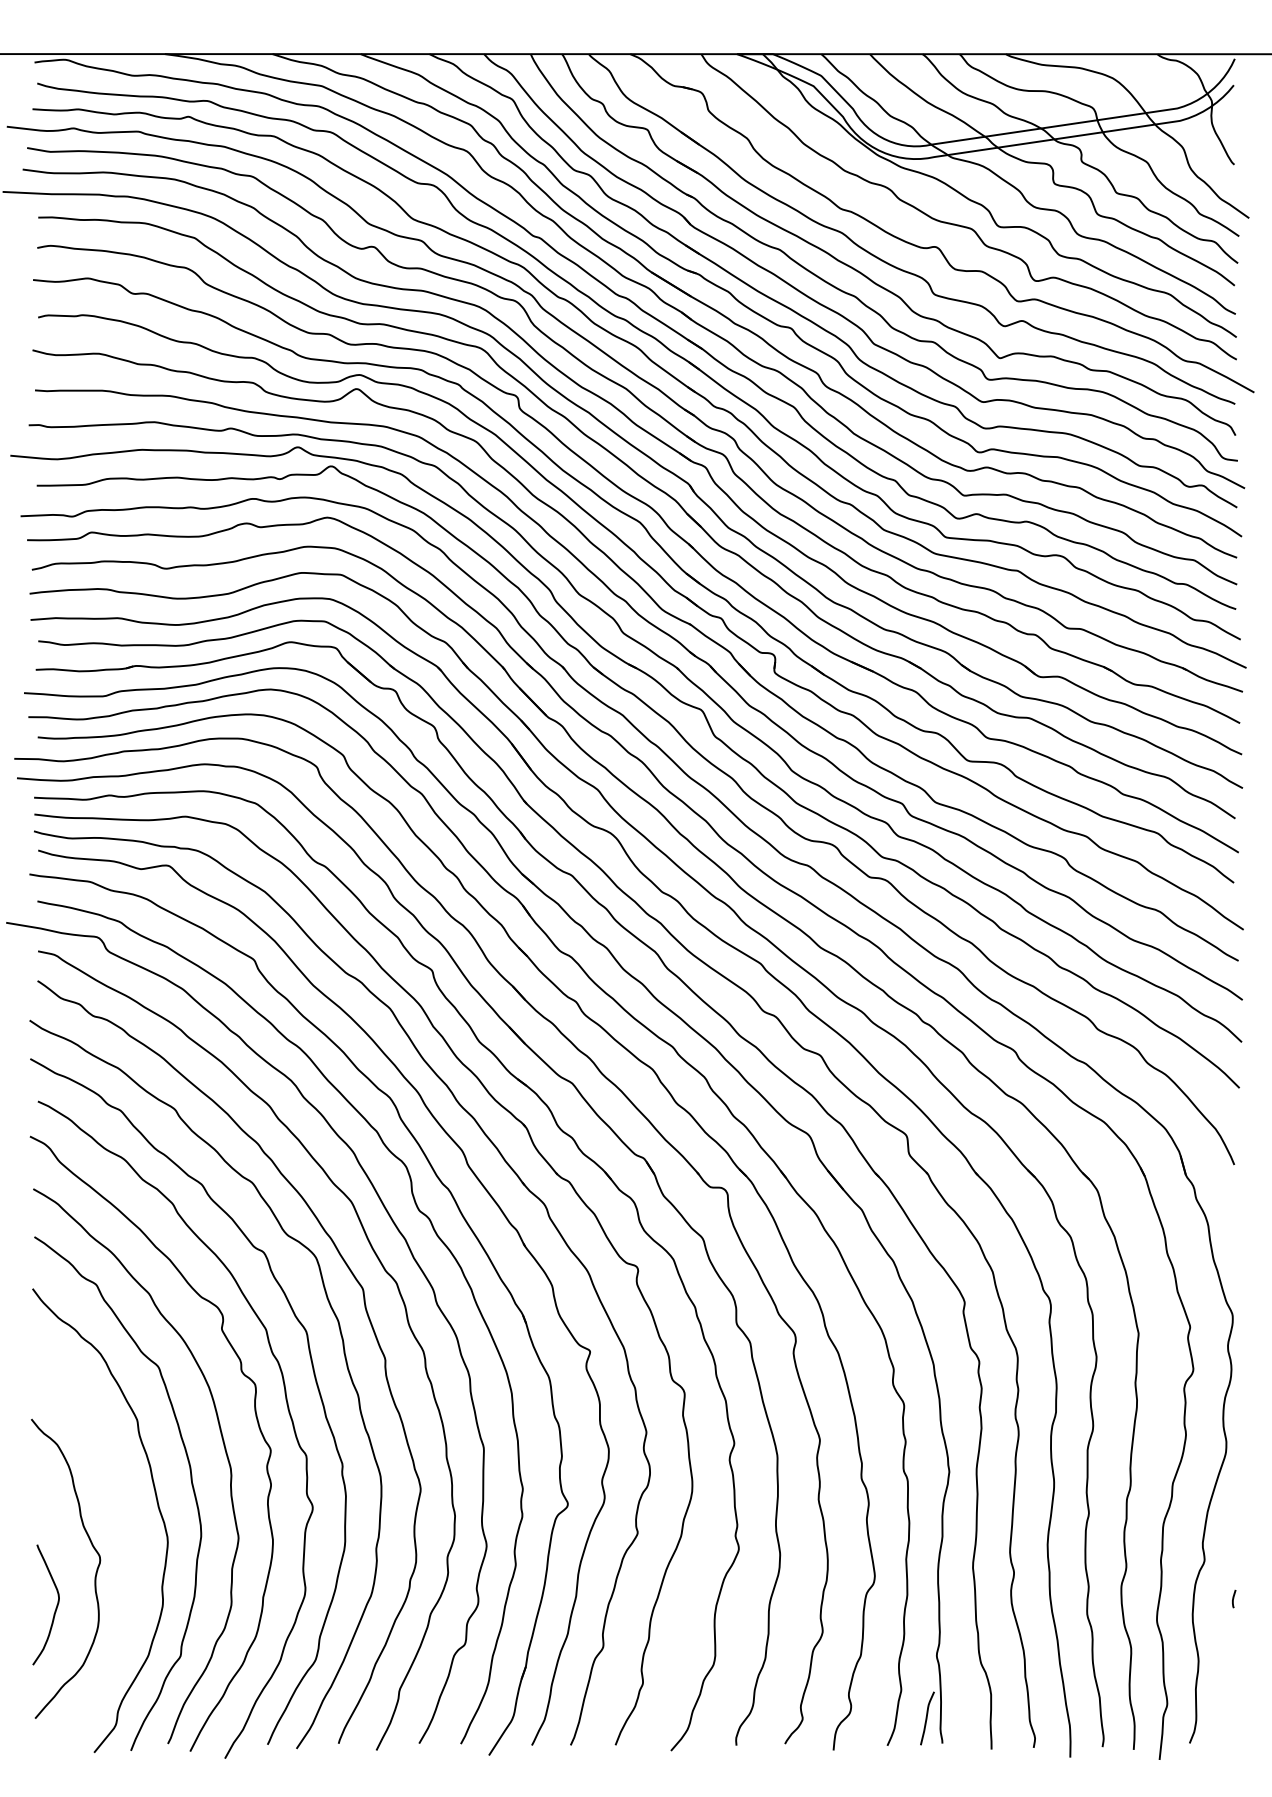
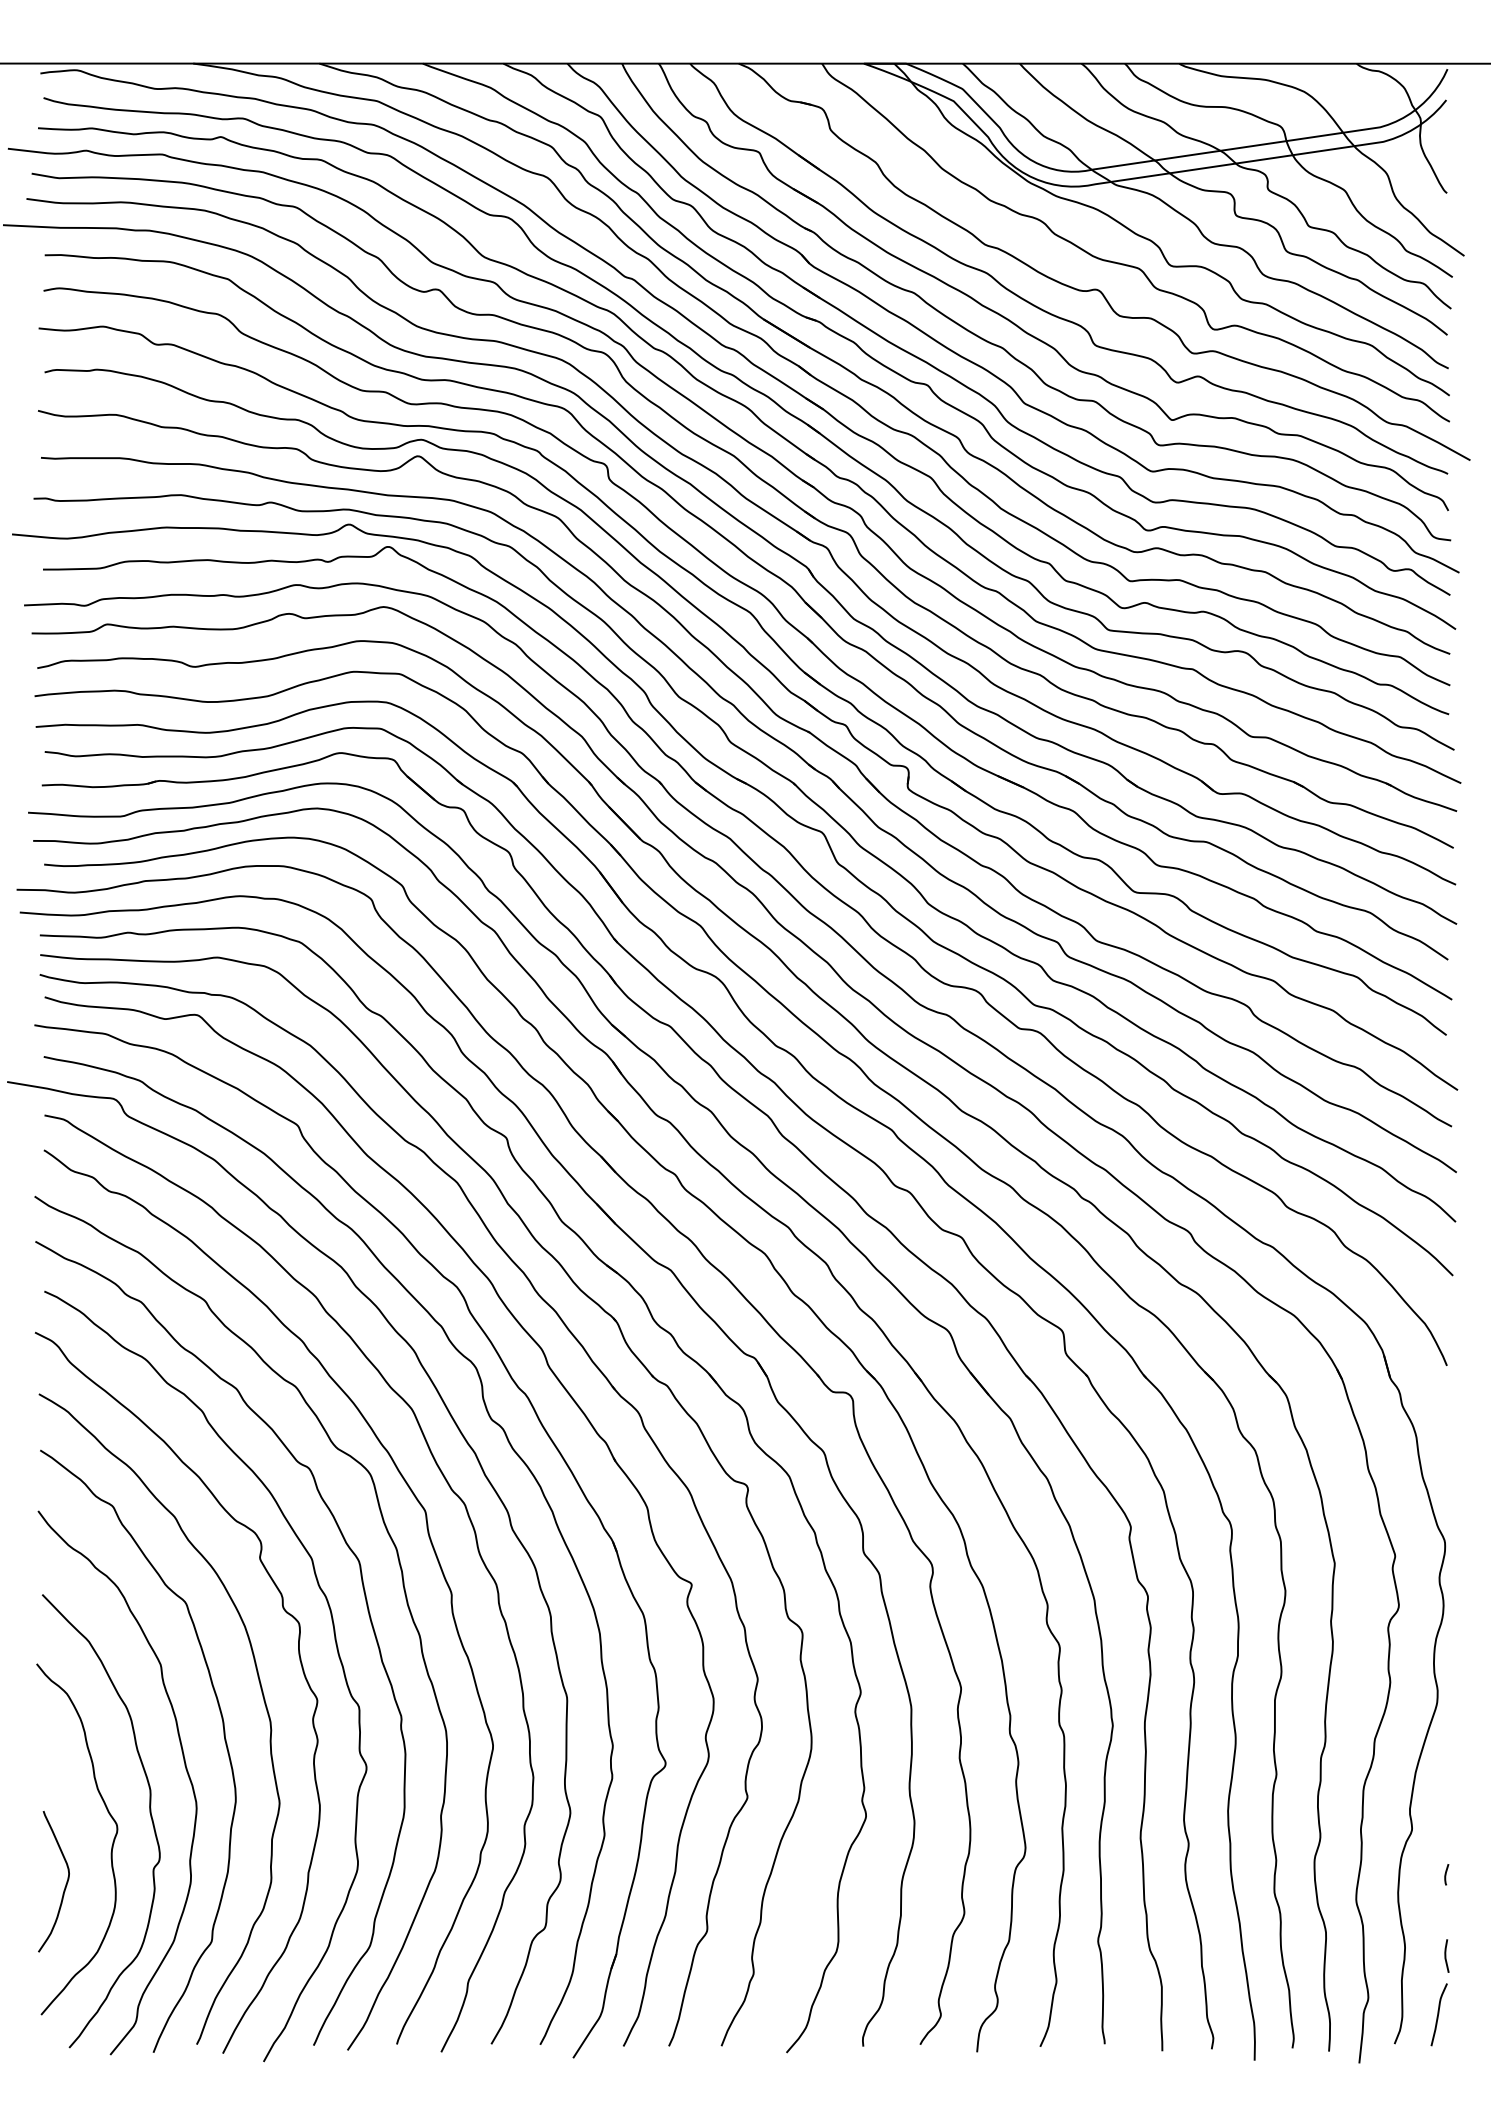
curve: (127, 1546) -> (149, 1813), added
line: (1233, 1667) -> (1446, 1955), added
curve: (926, 1718) -> (1438, 2014), moved

